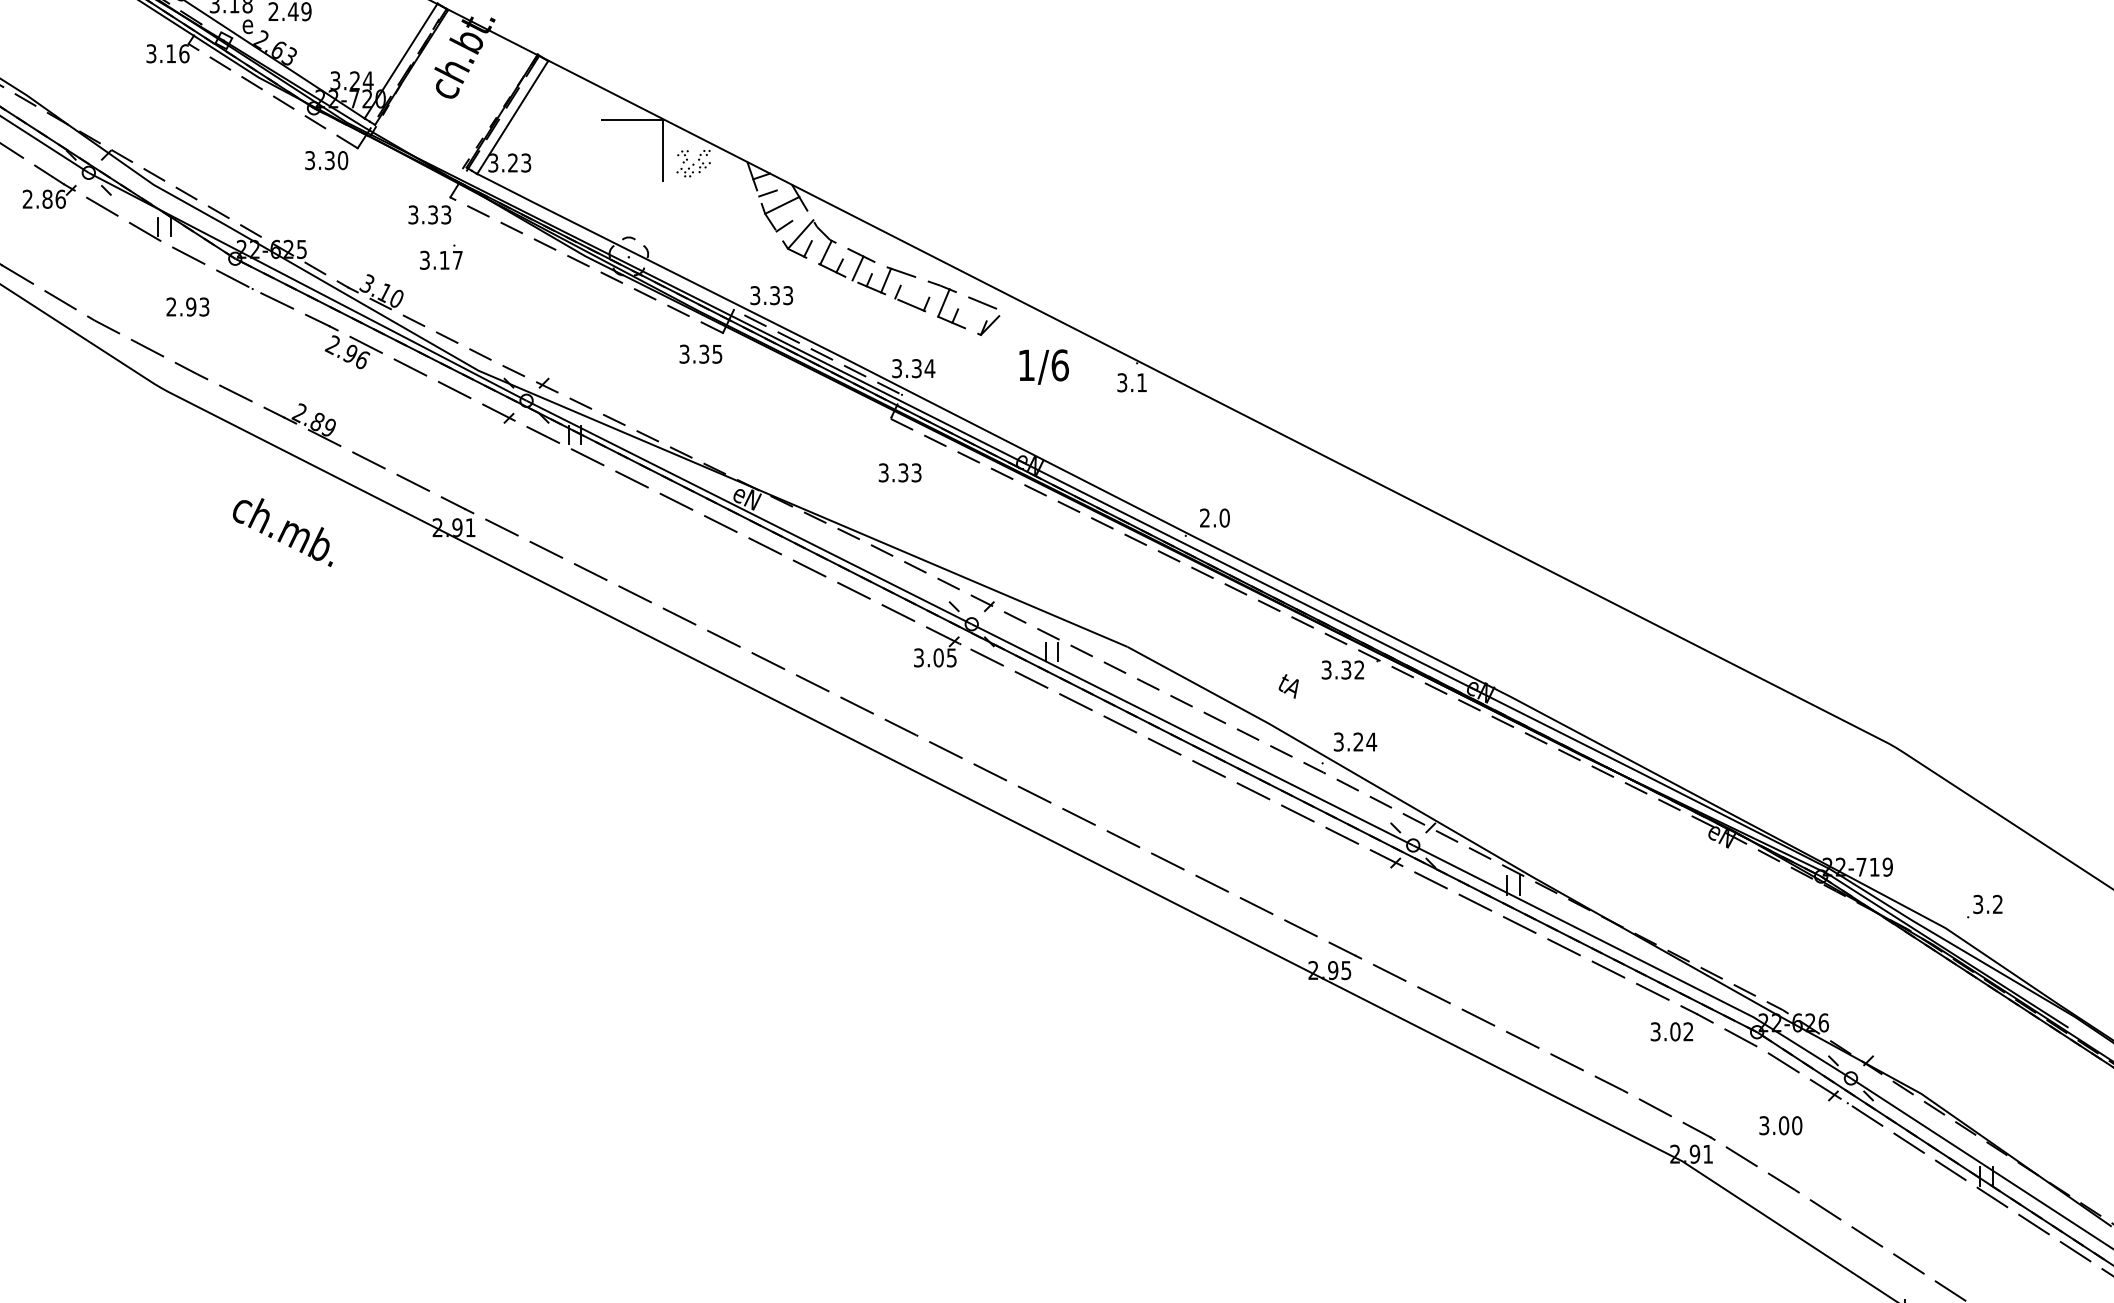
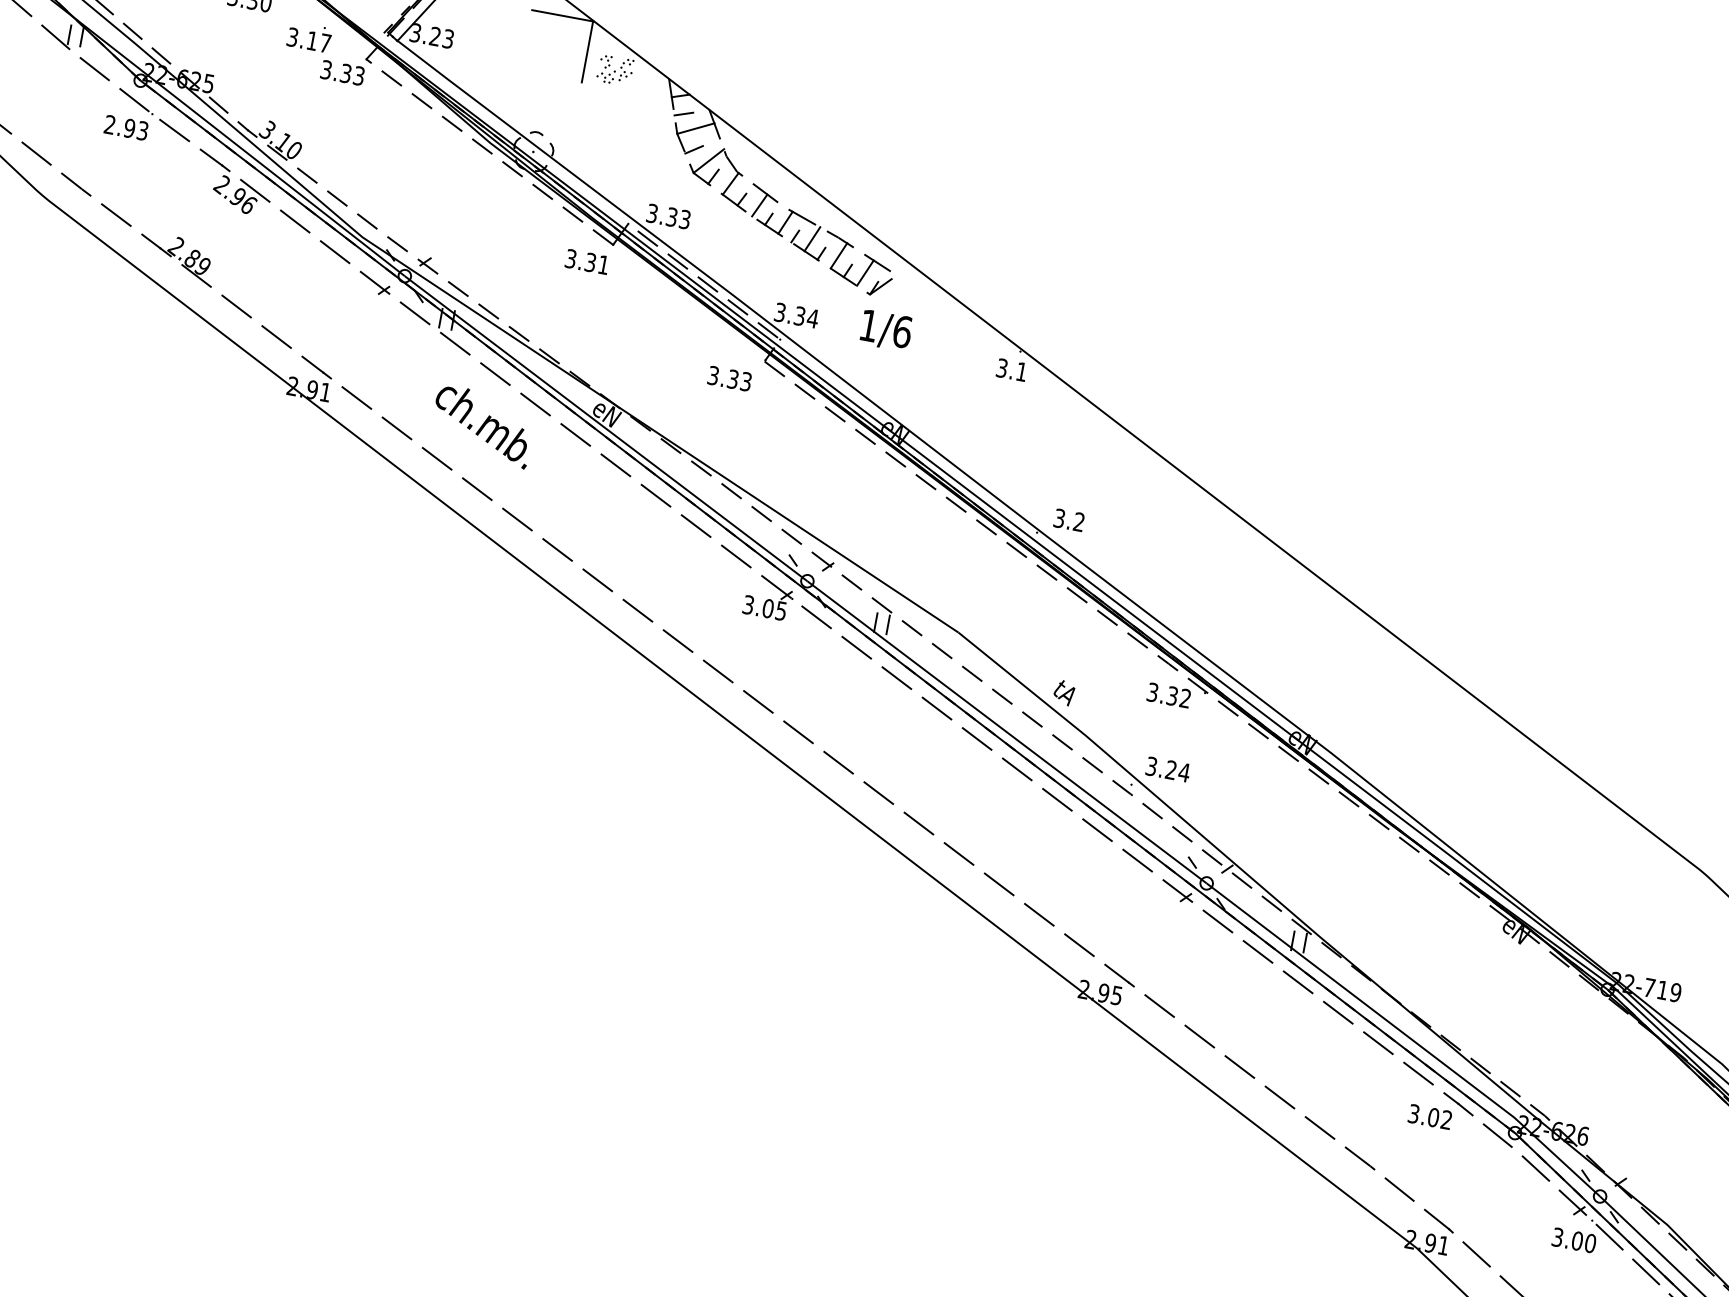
text: (441, 256) -> (309, 36), moved
line: (914, 291) -> (811, 238), added
text: (187, 306) -> (126, 127), moved
line: (972, 314) -> (865, 272), added
text: (717, 354) -> (603, 265), 3.35 -> 3.31
text: (1043, 366) -> (885, 329), moved
text: (899, 472) -> (729, 378), moved
text: (1214, 517) -> (1069, 519), 2.0 -> 3.2
text: (282, 532) -> (482, 426), moved
text: (1288, 686) -> (1063, 692), moved
text: (1780, 1125) -> (1573, 1240), moved

